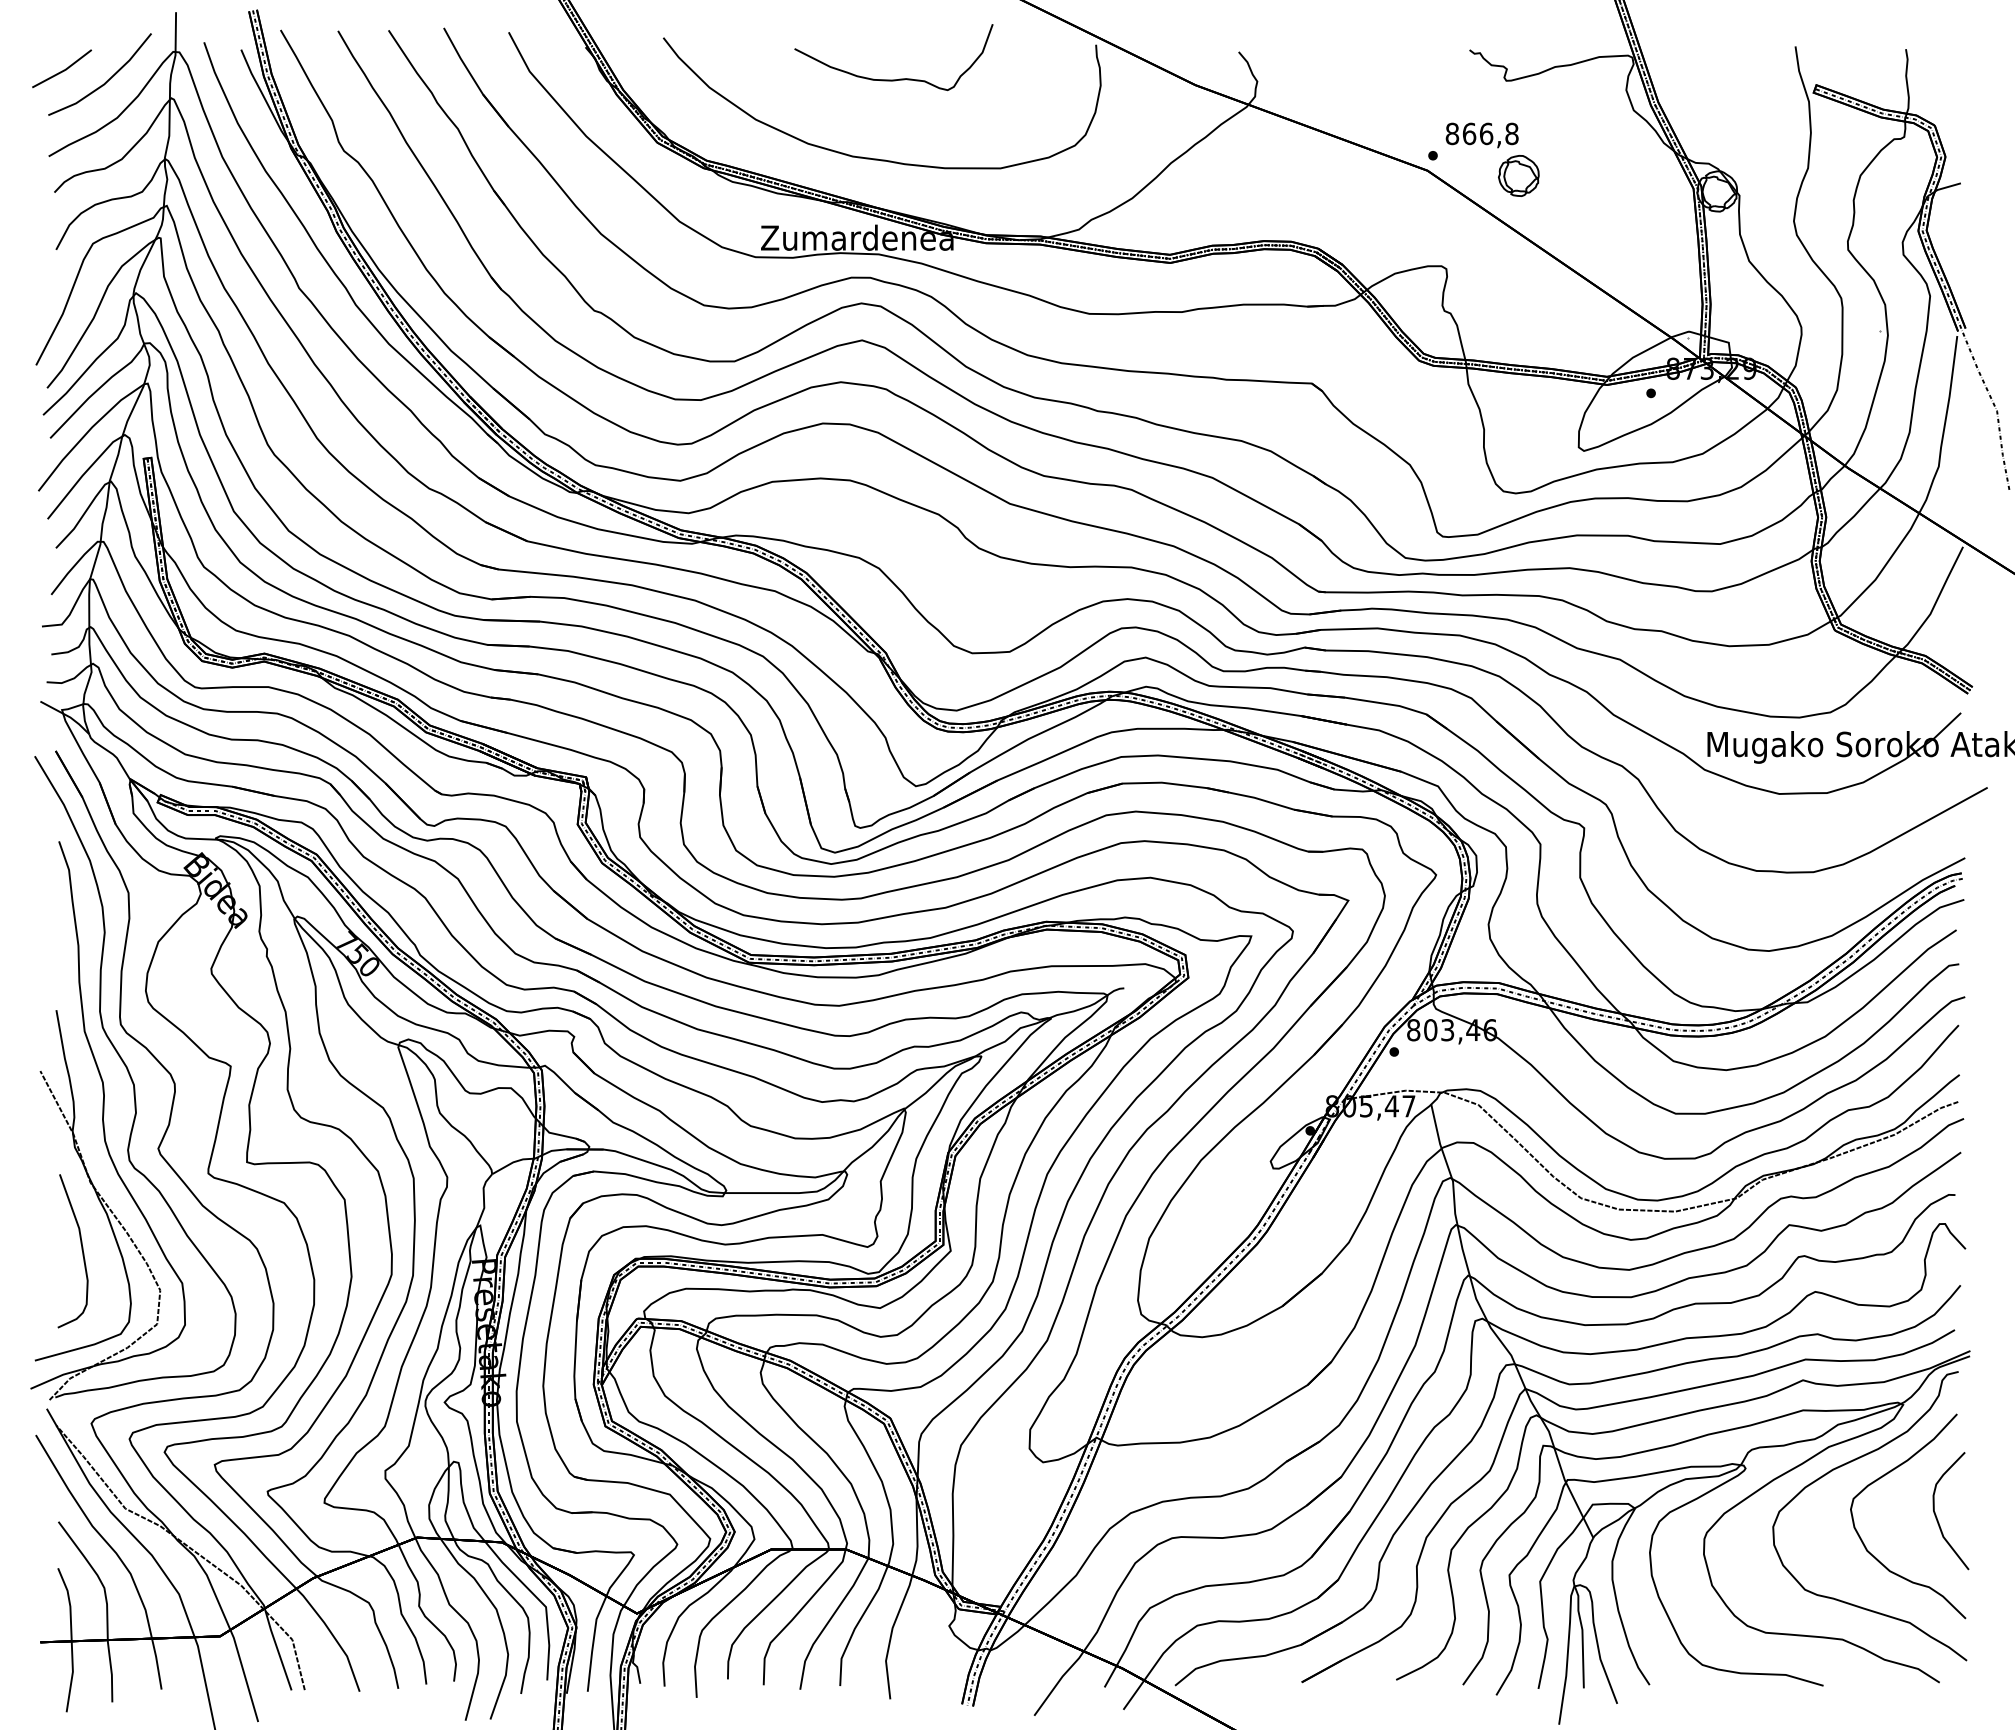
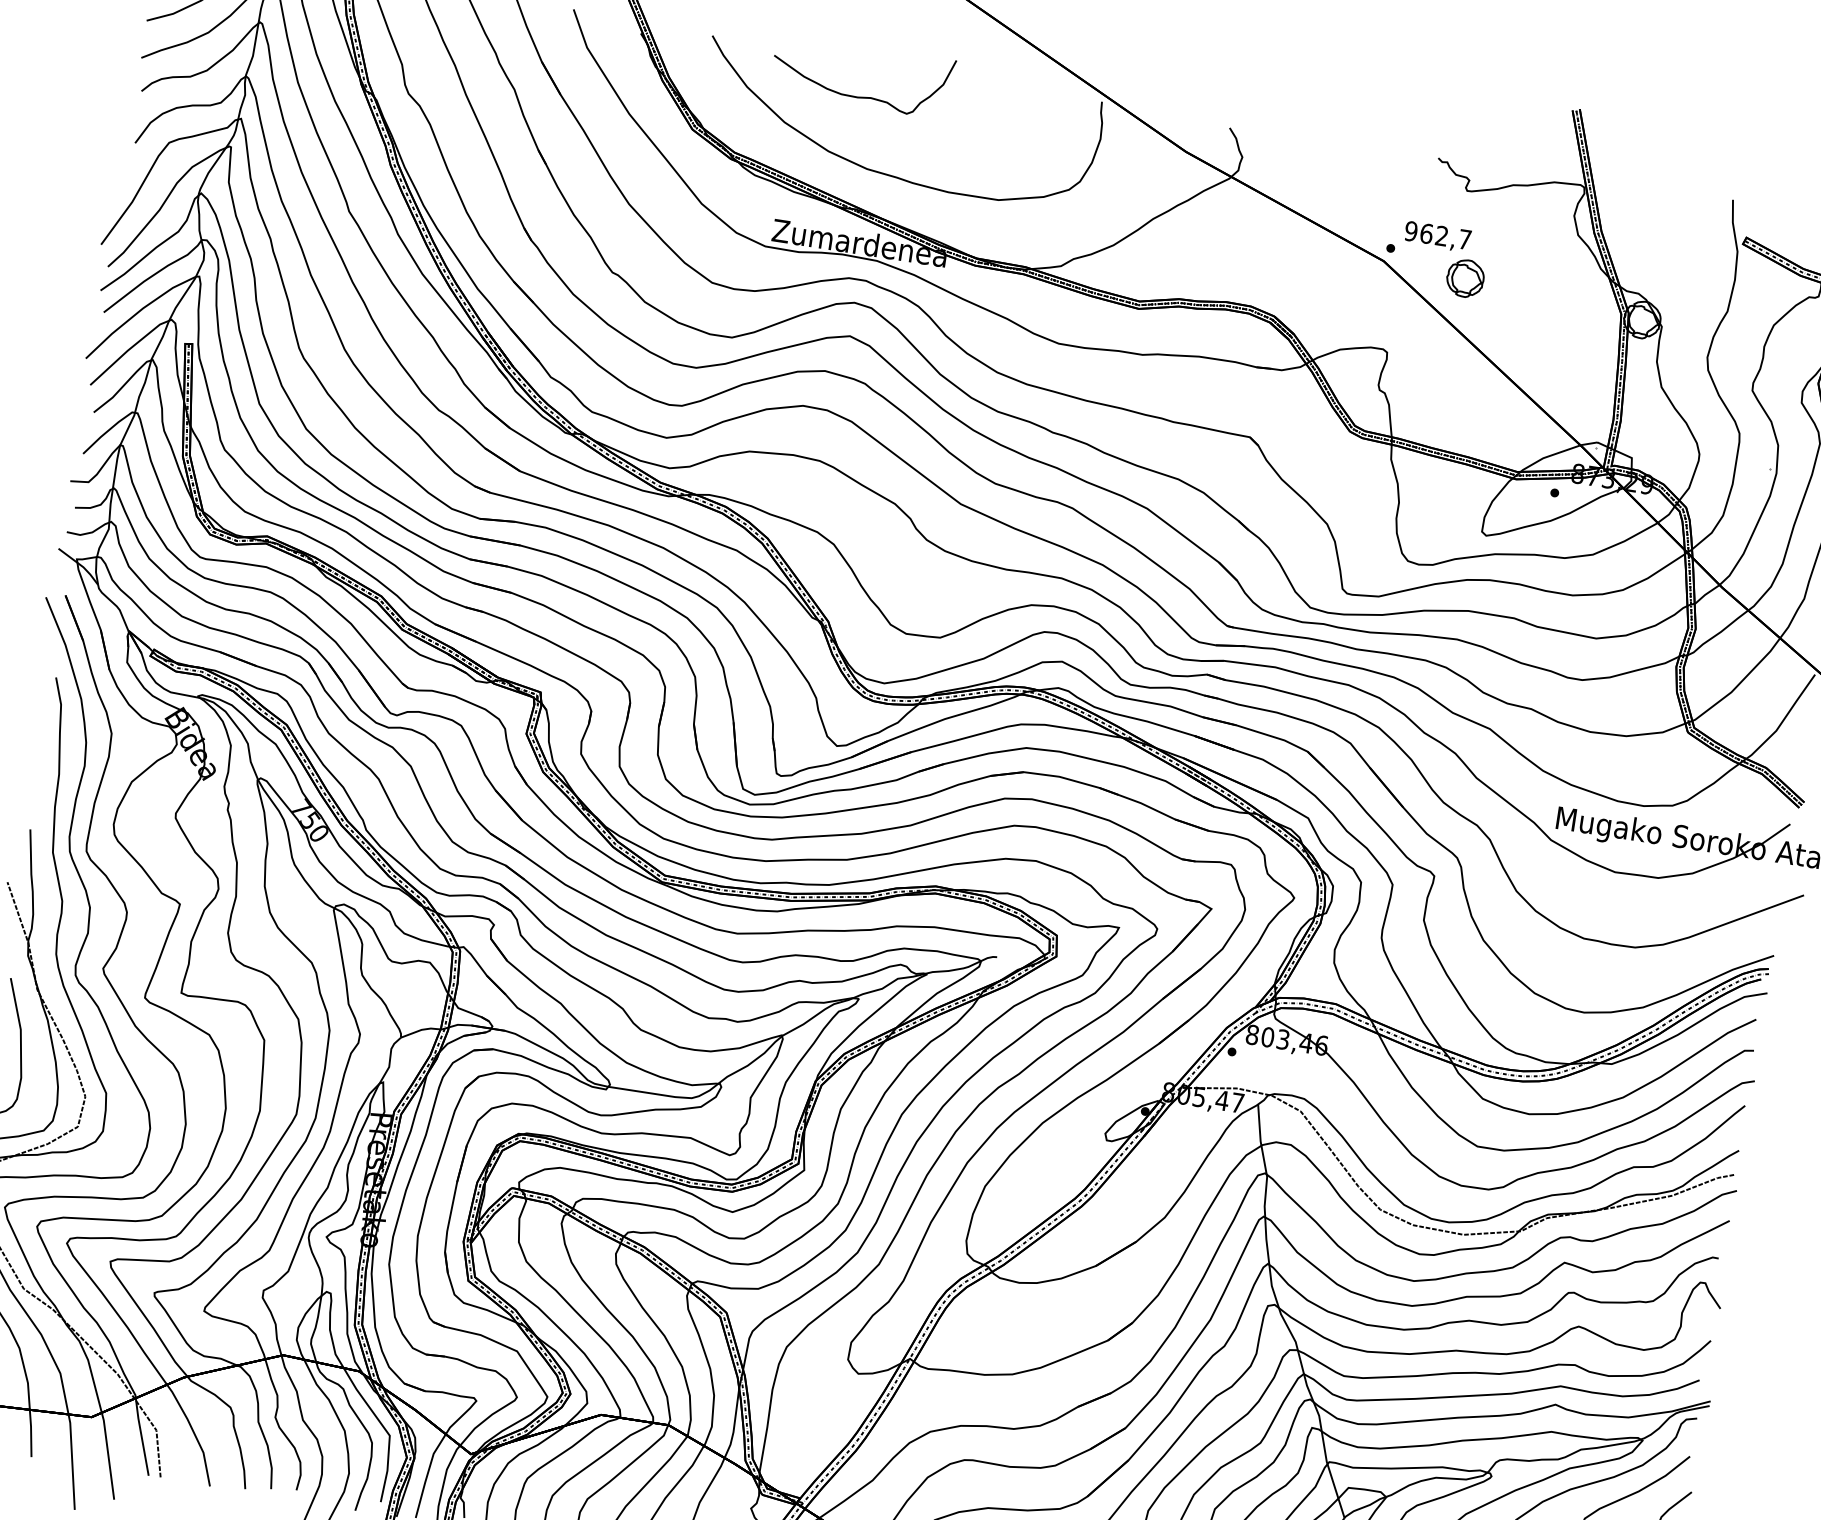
curve: (899, 78) -> (864, 96), moved
text: (1481, 133) -> (1437, 235), 866,8 -> 962,7

